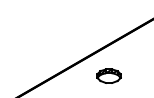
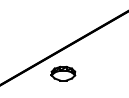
part: (108, 75) -> (62, 73), moved

